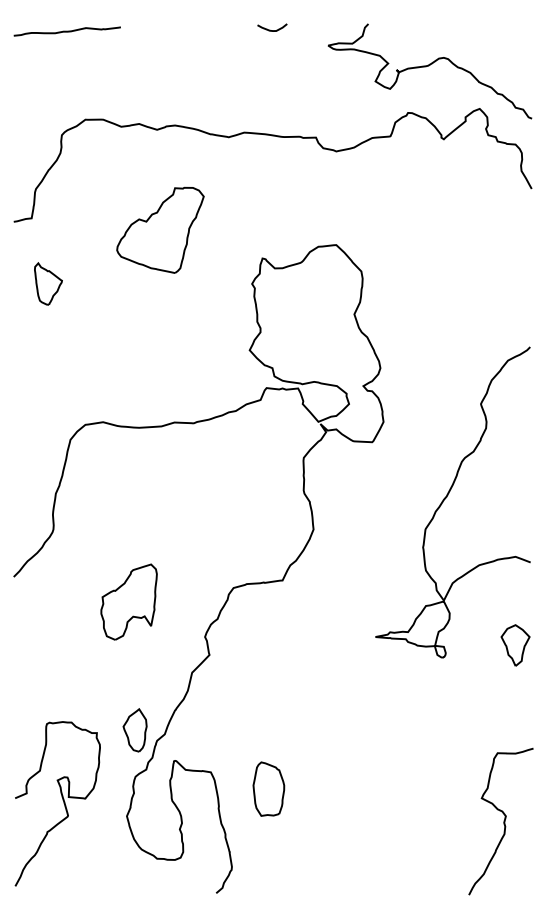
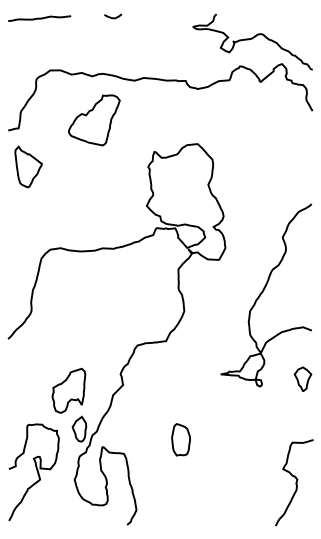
curve: (273, 29) -> (113, 17), moved
part: (160, 230) -> (94, 120), moved
part: (48, 283) -> (28, 166), size x1.67
part: (128, 601) -> (68, 390), moved
part: (267, 788) -> (180, 439), moved

